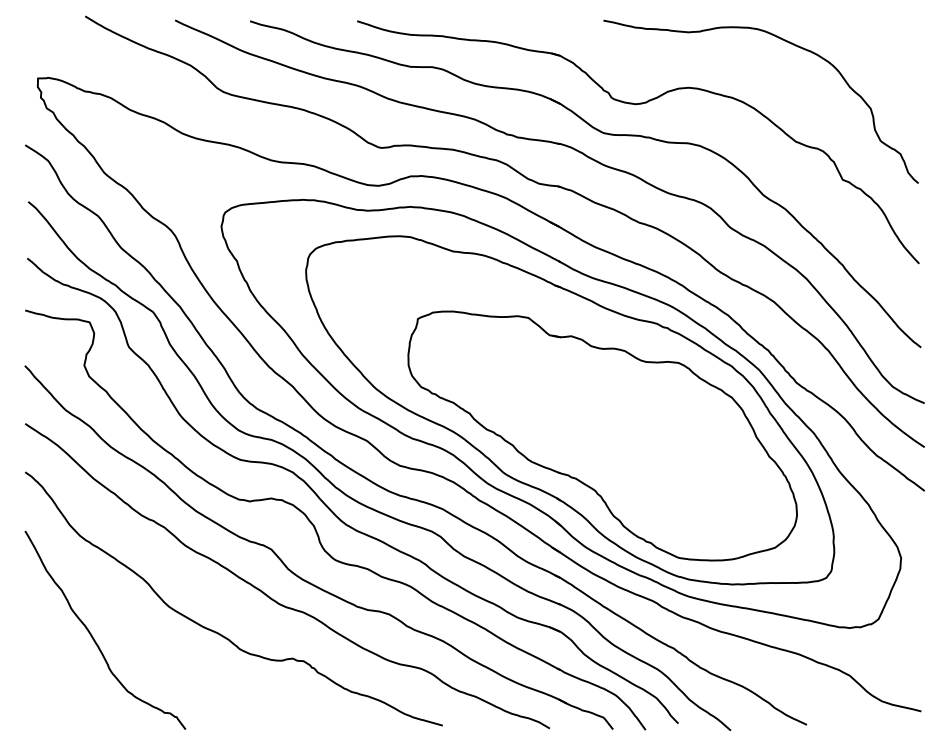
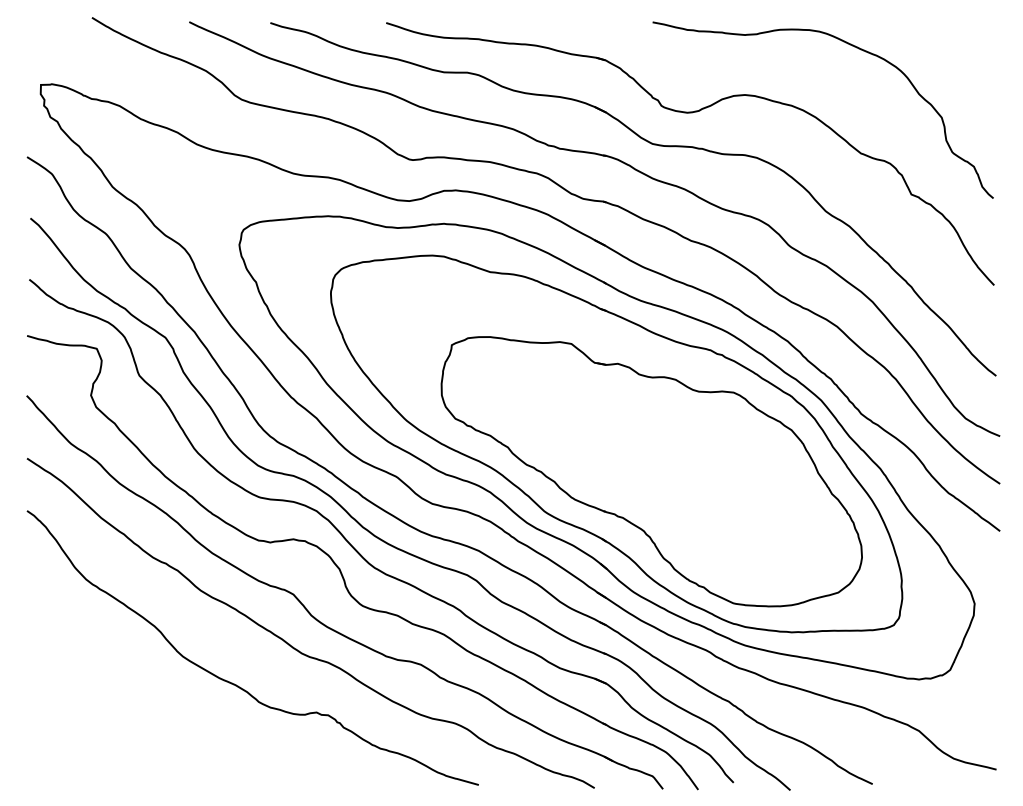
curve: (93, 636) -> (100, 688), removed

